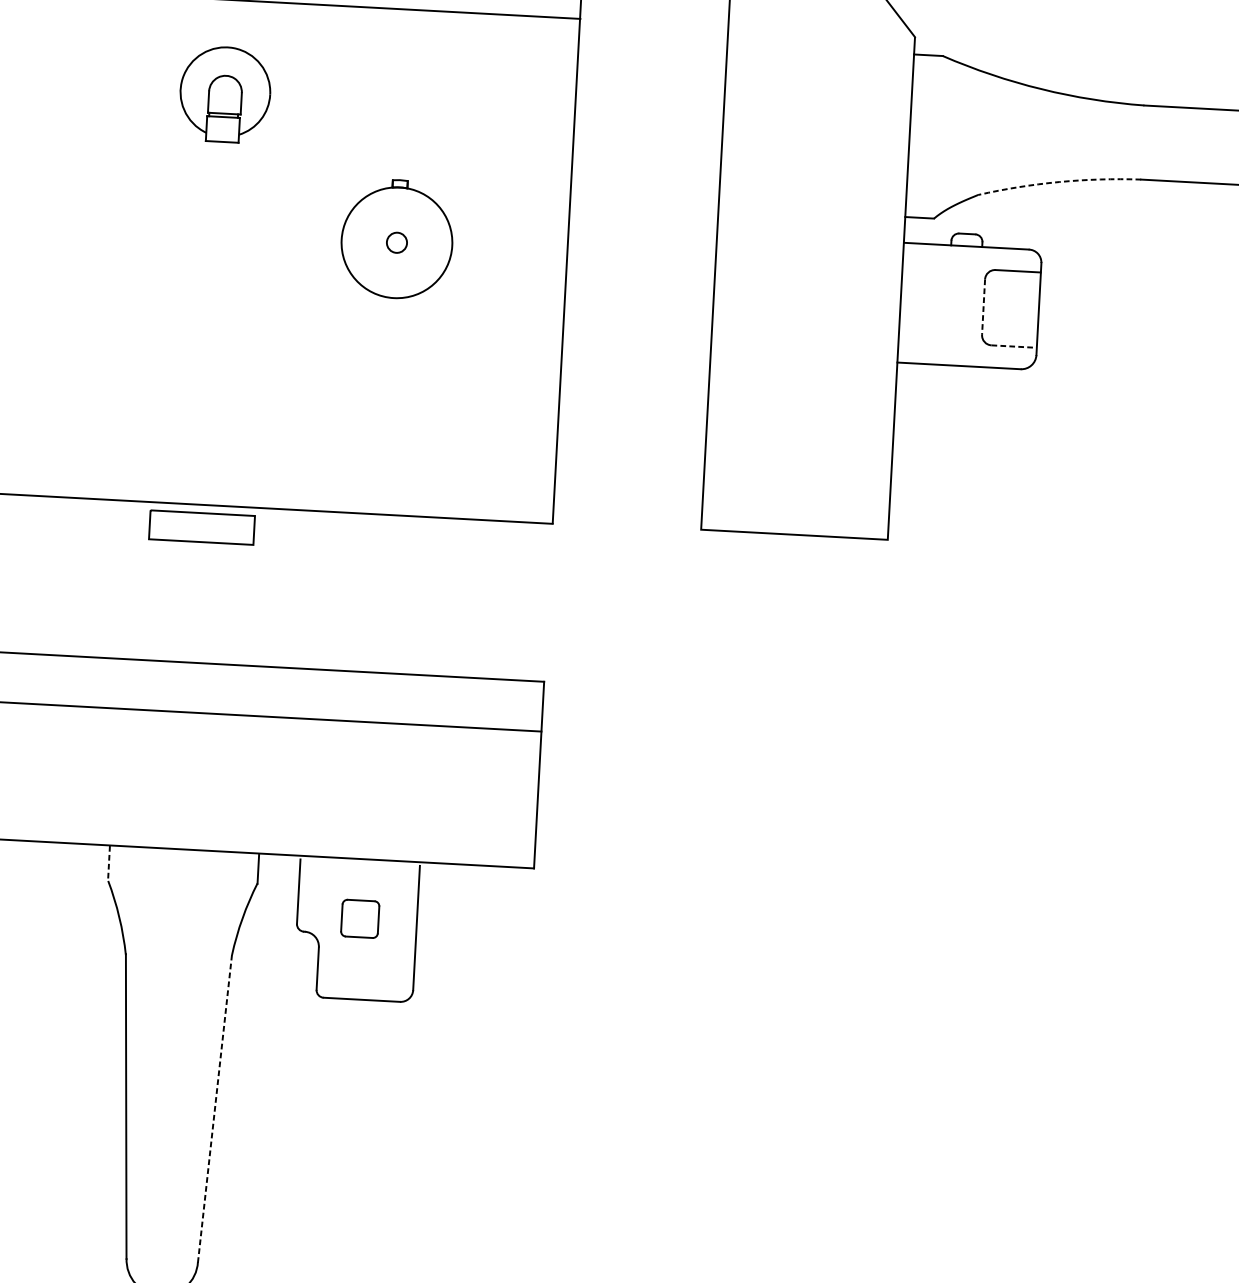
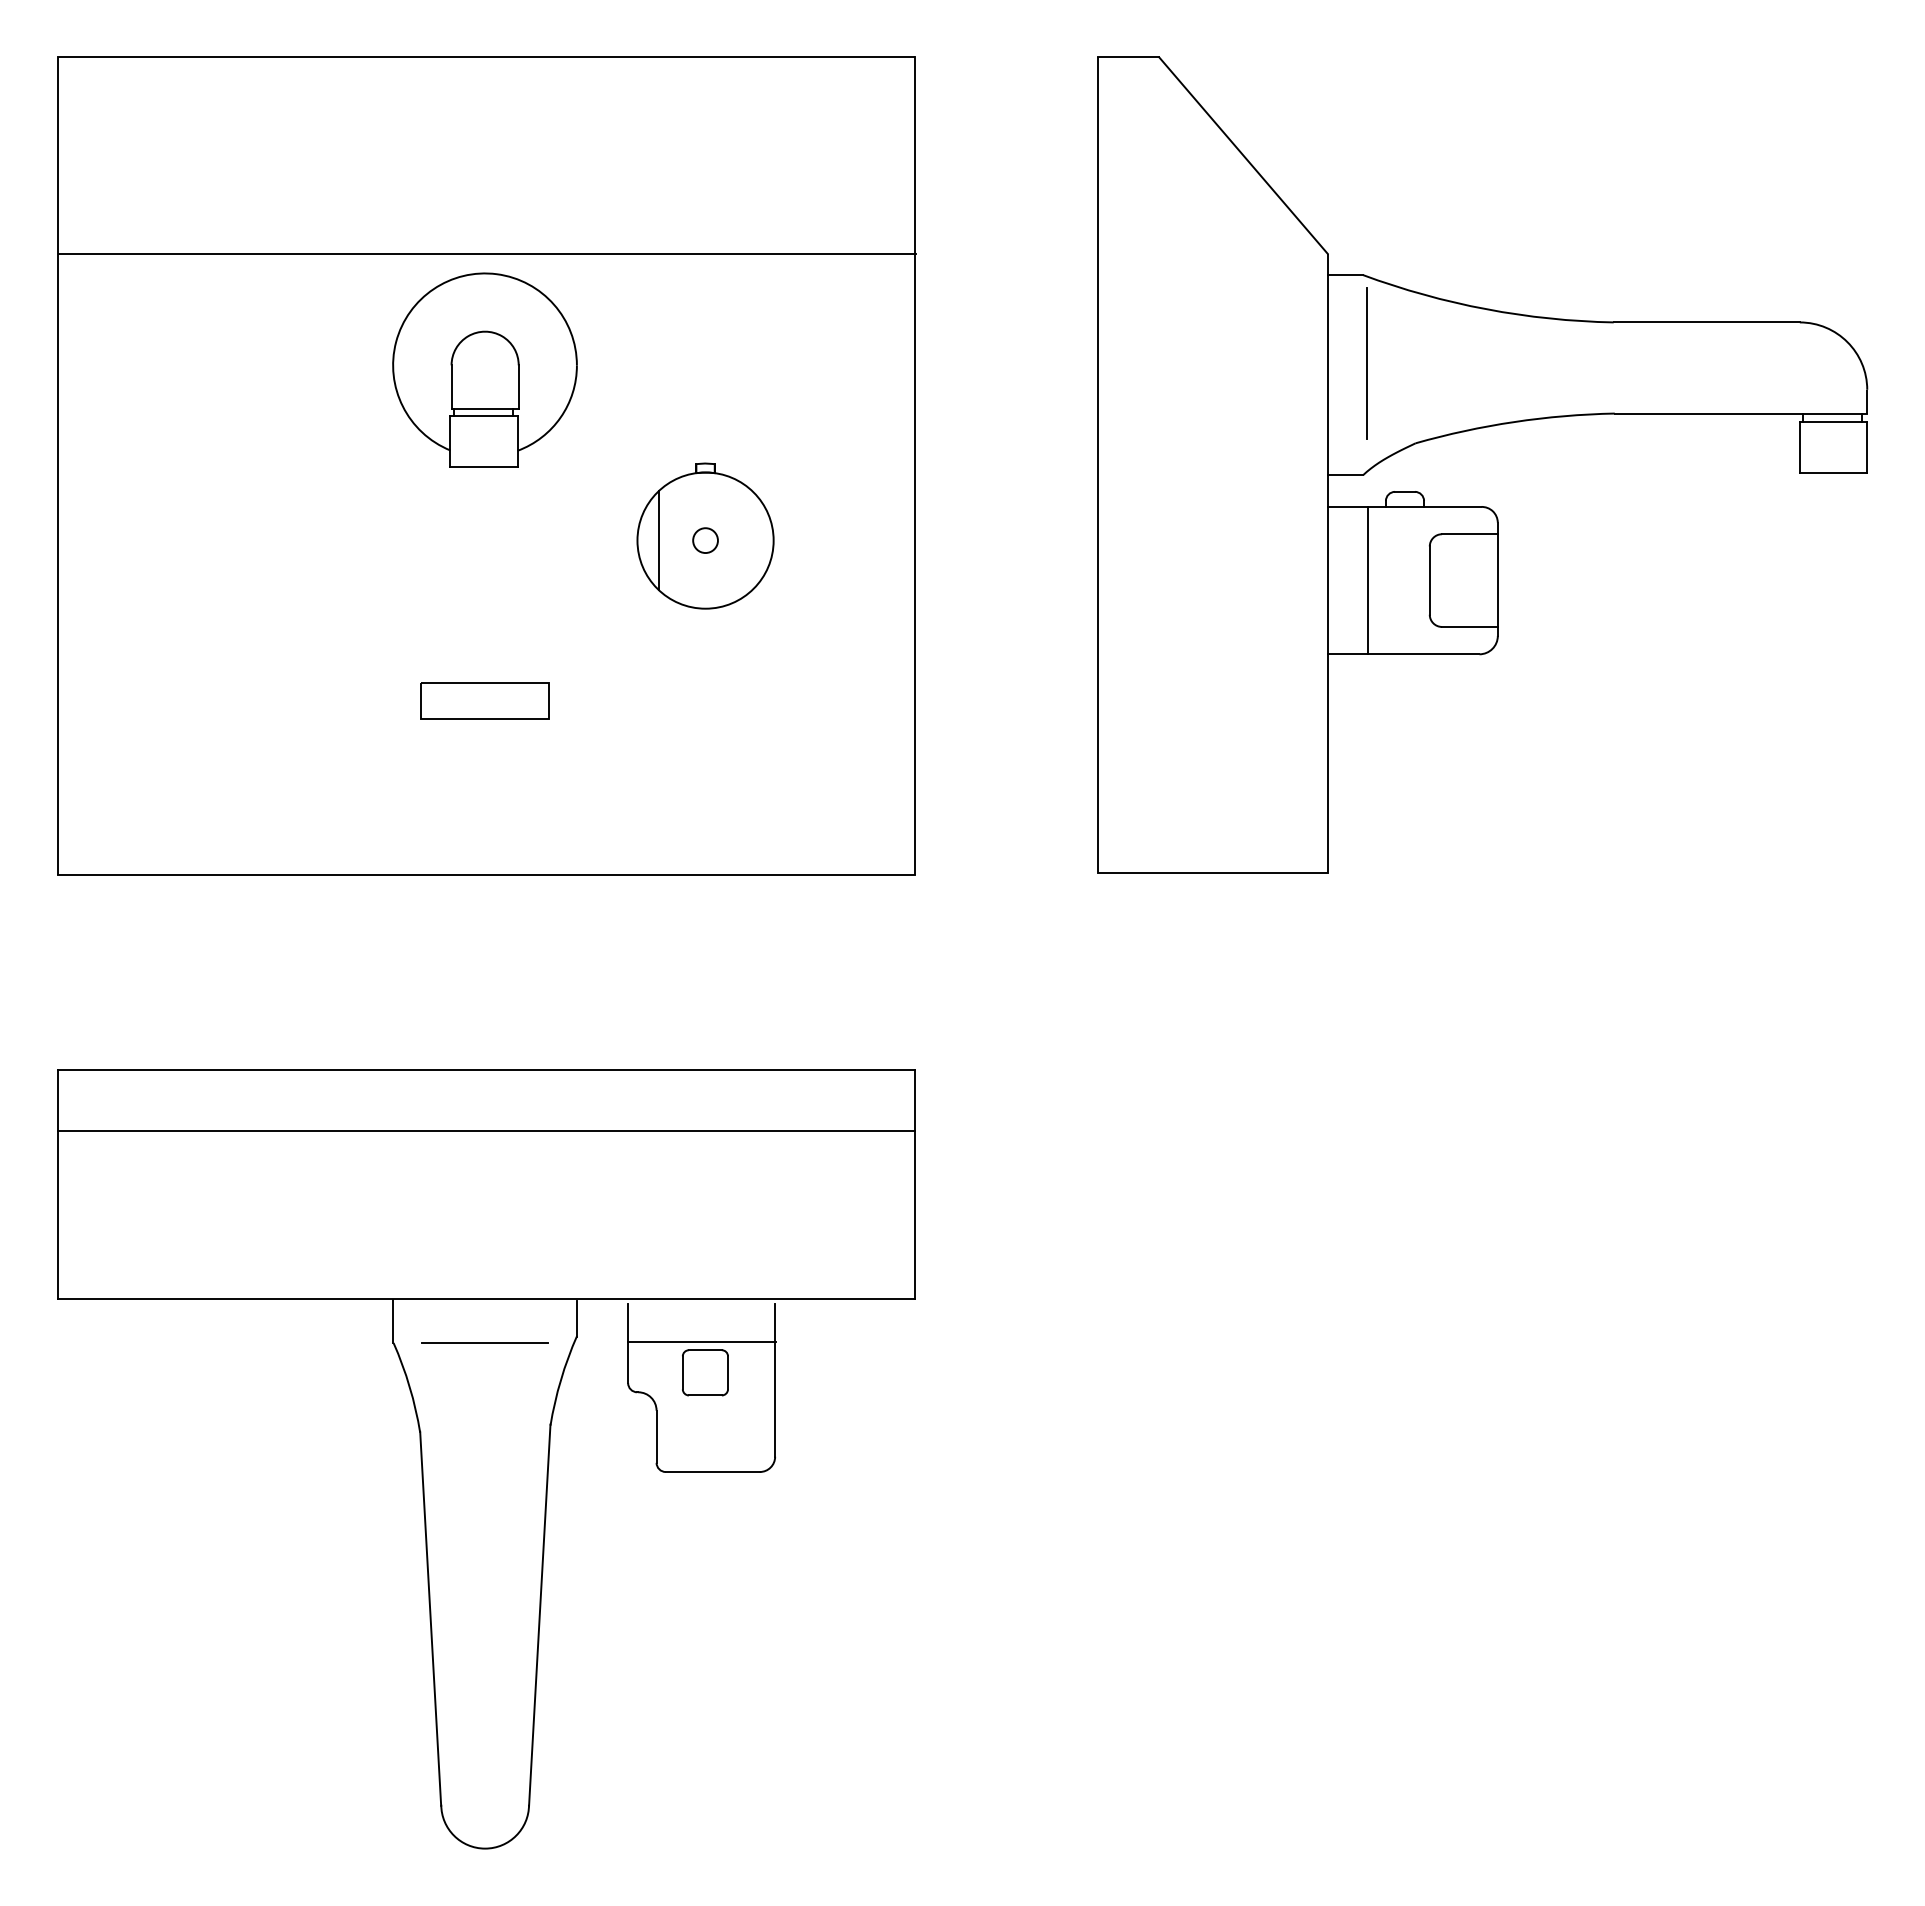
part: (224, 94) -> (484, 369), size x1.67
line: (942, 128) -> (1367, 363), added
arc: (1059, 182) -> (1514, 422), dashed -> solid
line: (358, 240) -> (658, 540), added
line: (932, 304) -> (1367, 580), added
line: (983, 307) -> (1429, 581), dashed -> solid
line: (1013, 346) -> (1469, 626), dashed -> solid
part: (201, 527) -> (484, 700), moved
line: (109, 863) -> (393, 1321), dashed -> solid
line: (182, 884) -> (485, 1342), added
line: (358, 894) -> (701, 1342), added
line: (214, 1108) -> (539, 1615), dashed -> solid

